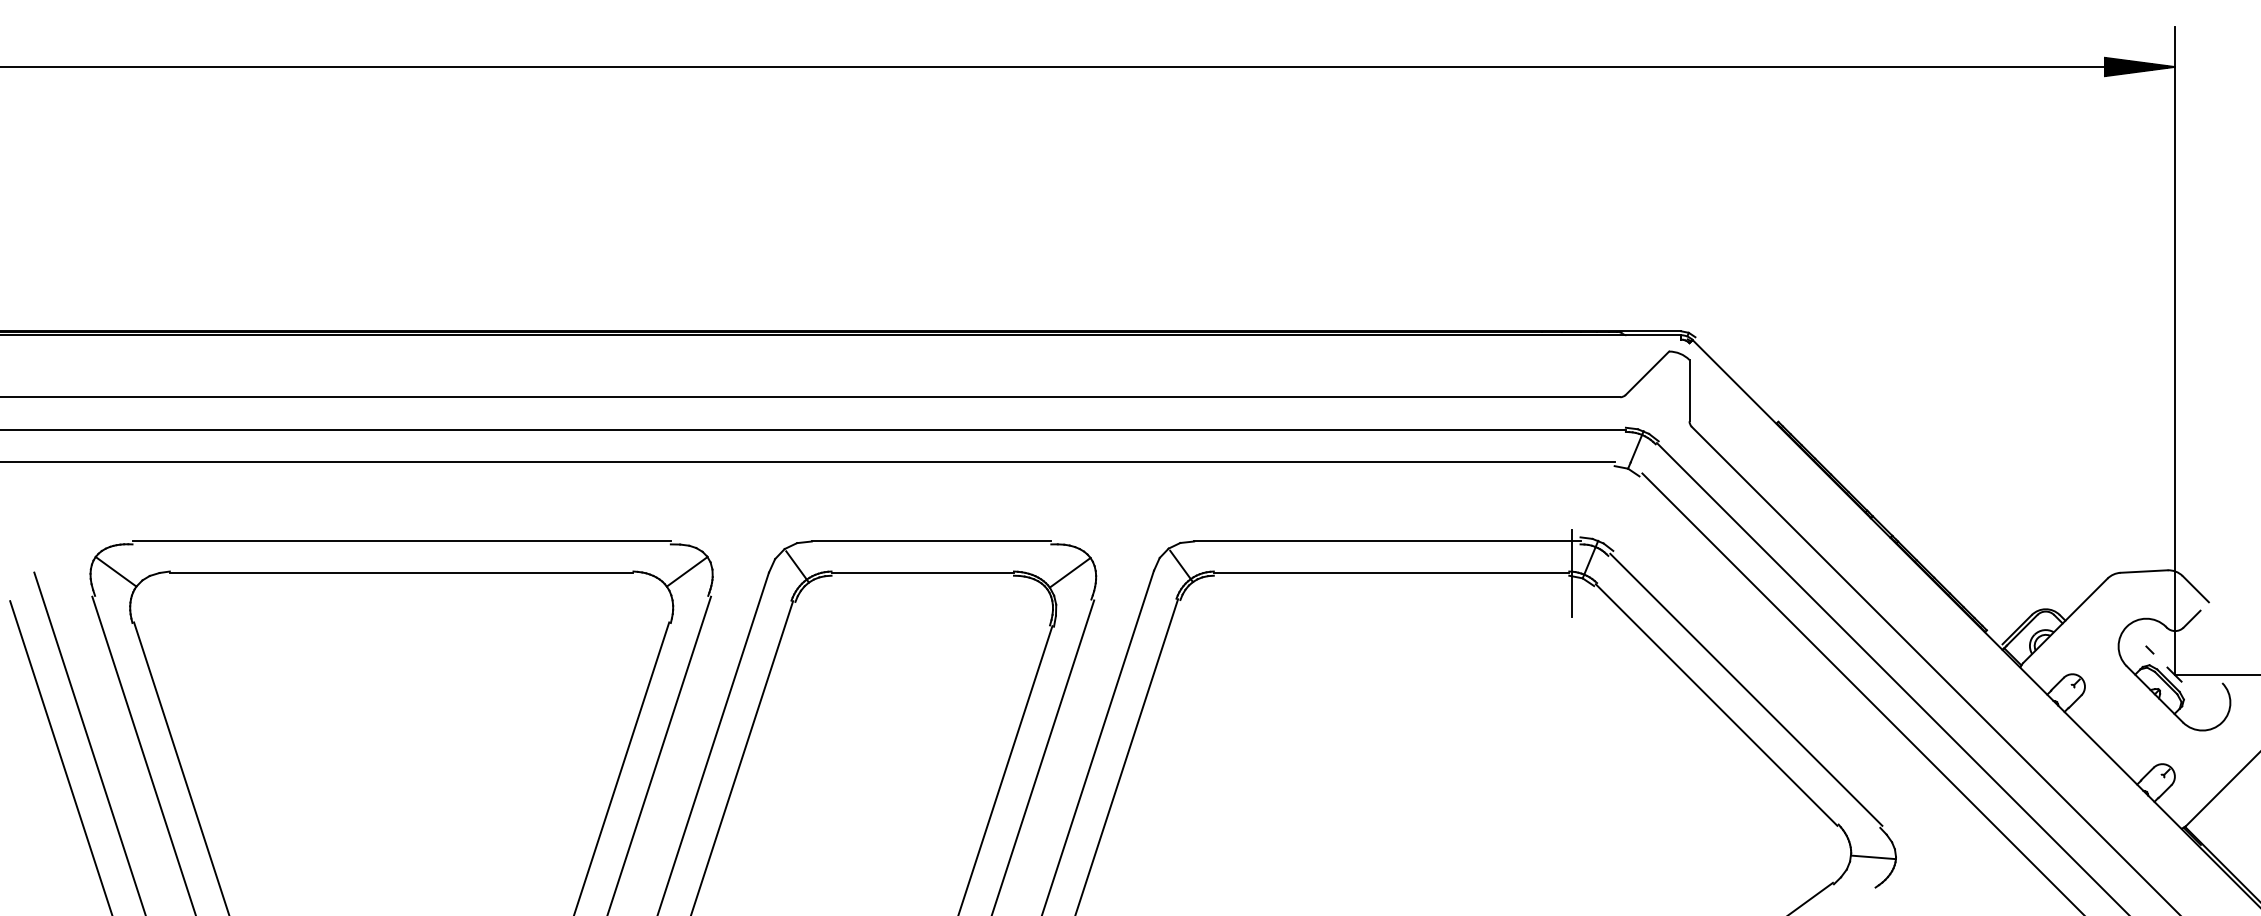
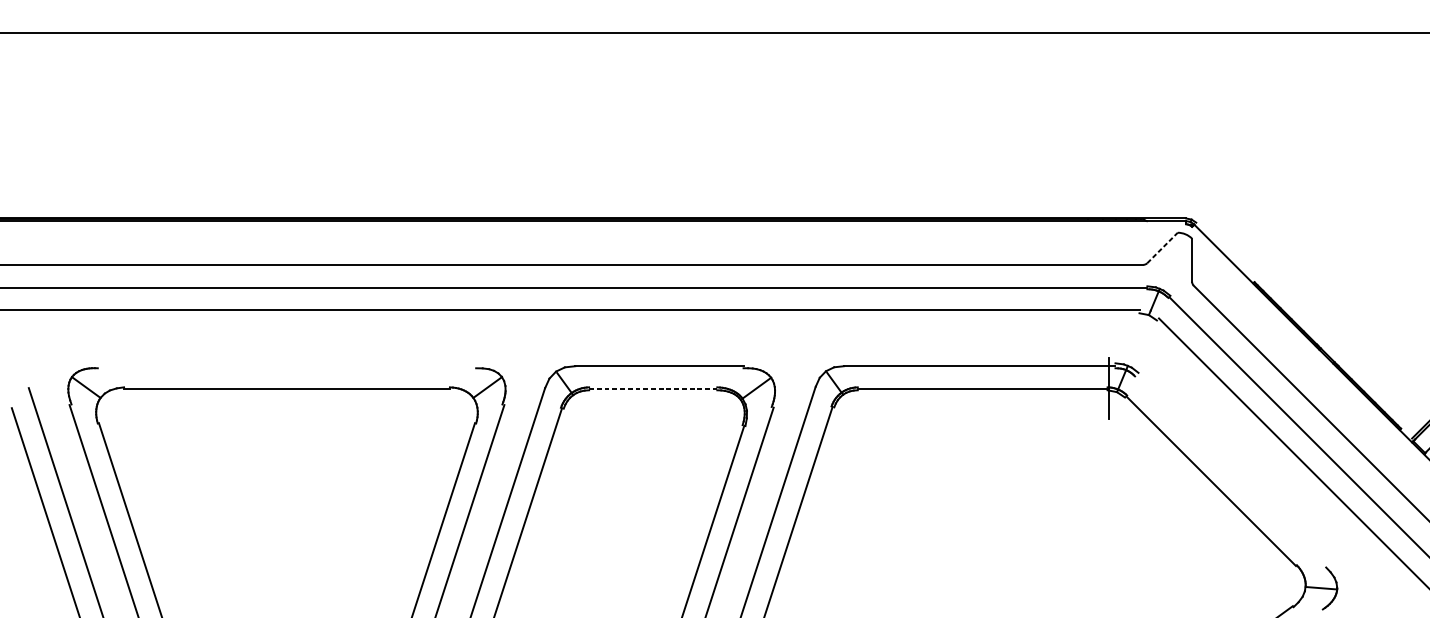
line: (1647, 373) -> (1162, 248), solid -> dashed
line: (401, 541) -> (286, 366), removed
line: (923, 573) -> (653, 388), solid -> dashed
line: (1746, 689) -> (1232, 470), removed

